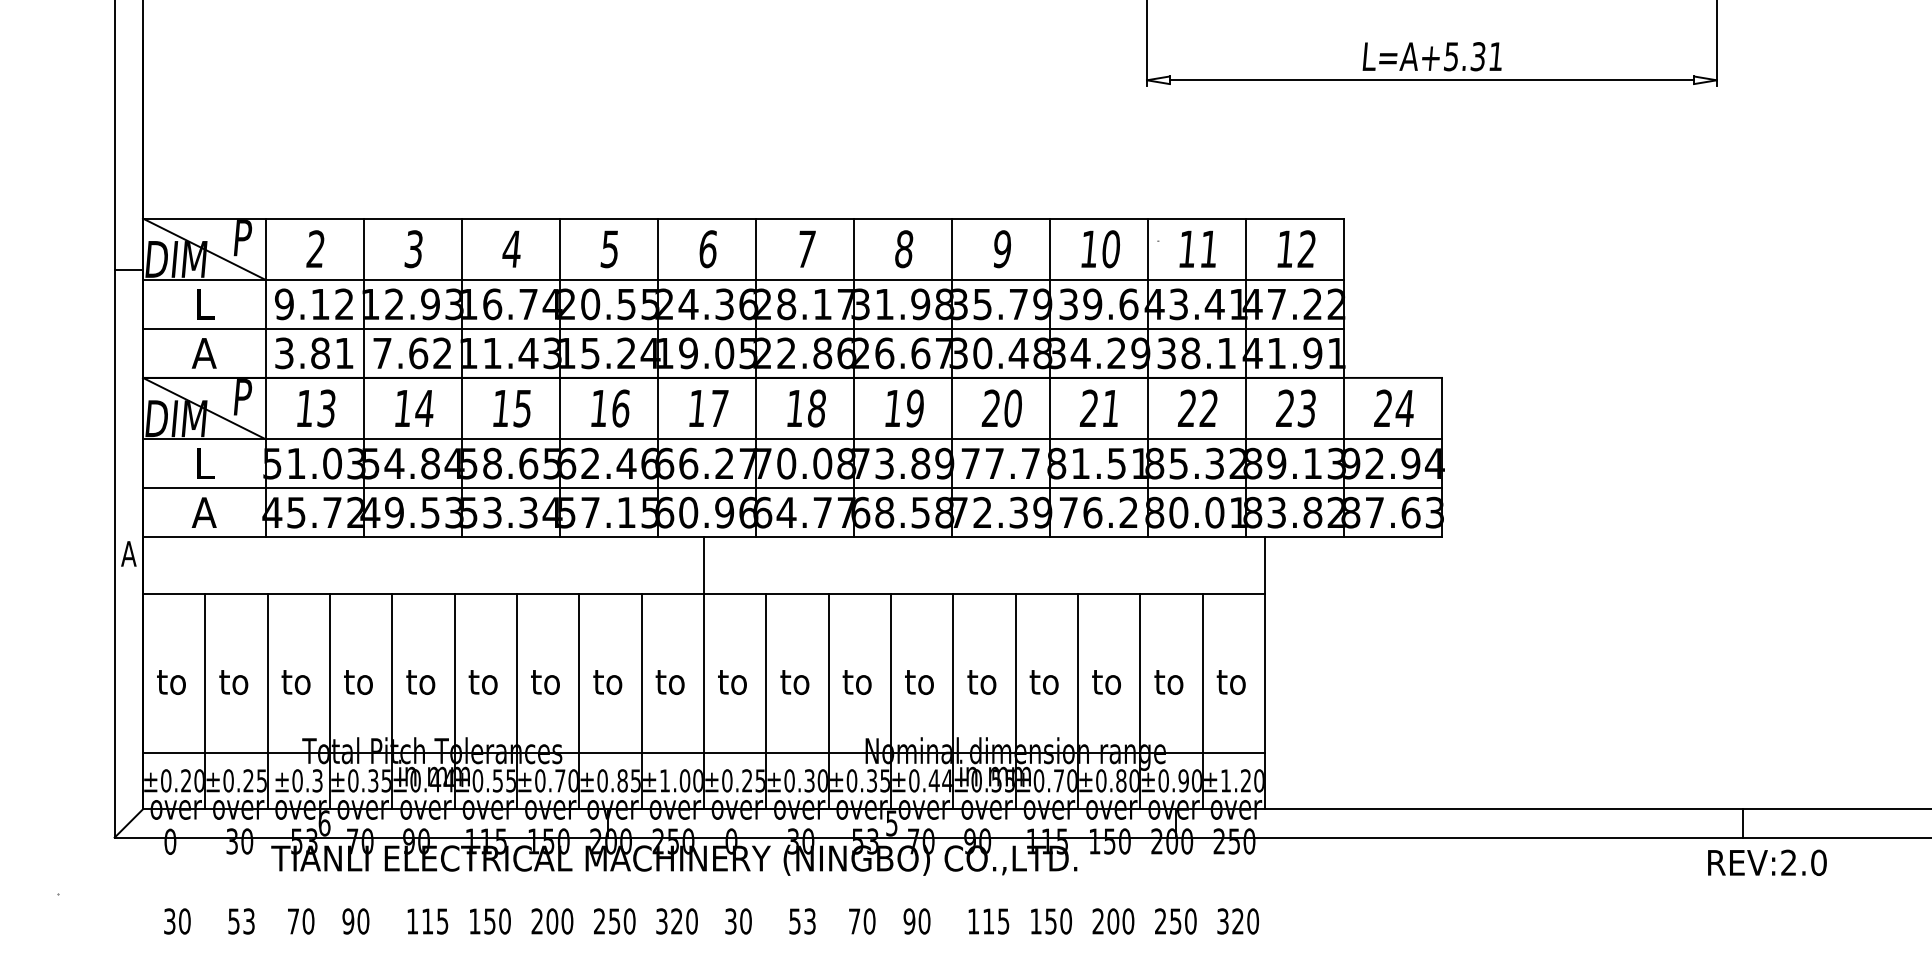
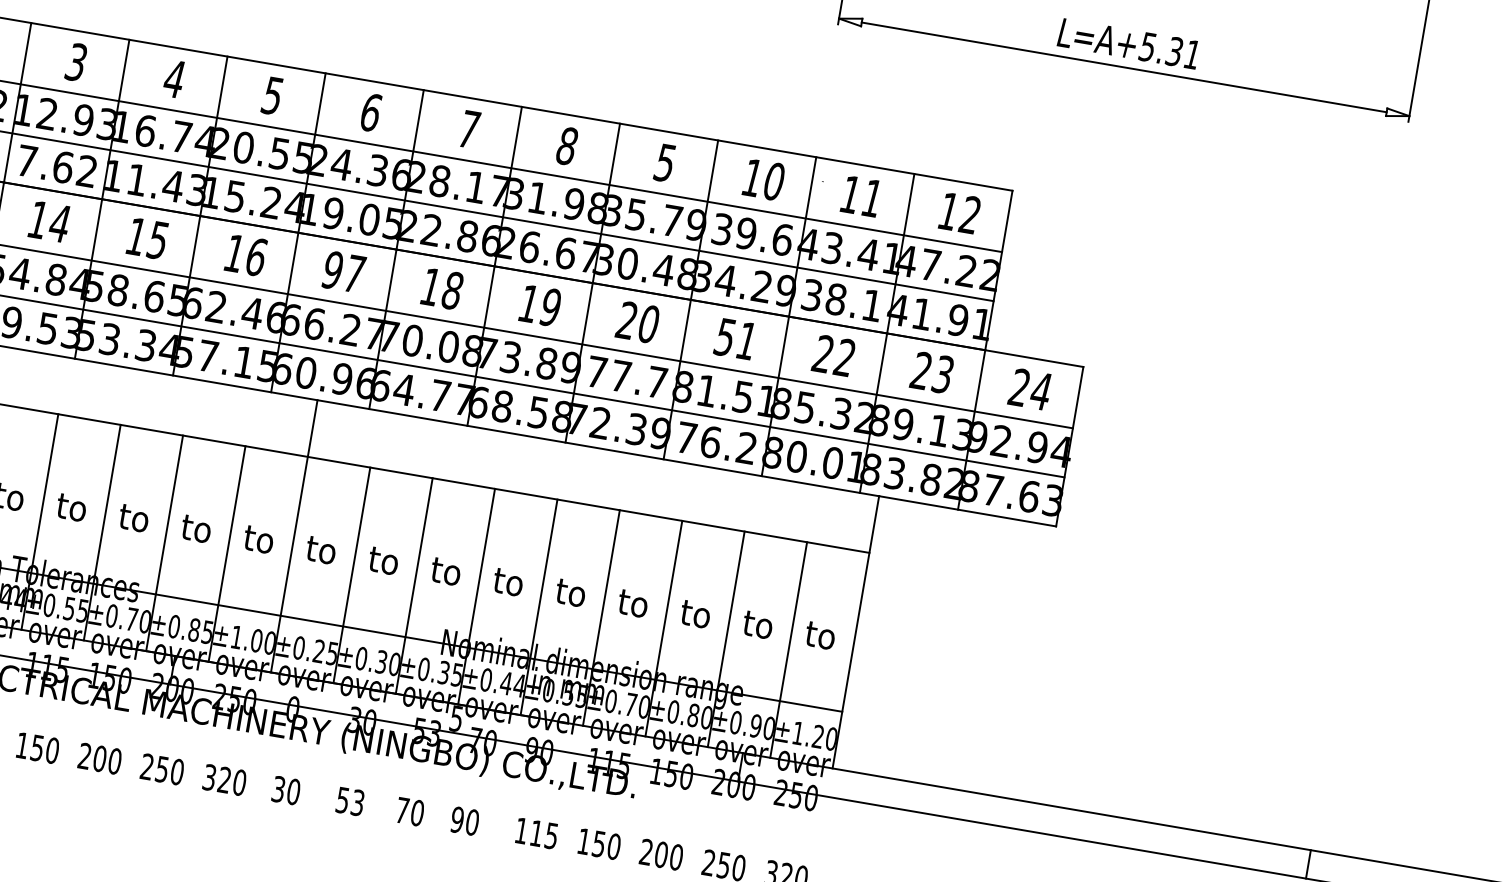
text: (1001, 248) -> (664, 162), 9 -> 5
text: (697, 408) -> (333, 270), 17 -> 97
text: (1088, 408) -> (724, 337), 21 -> 51

